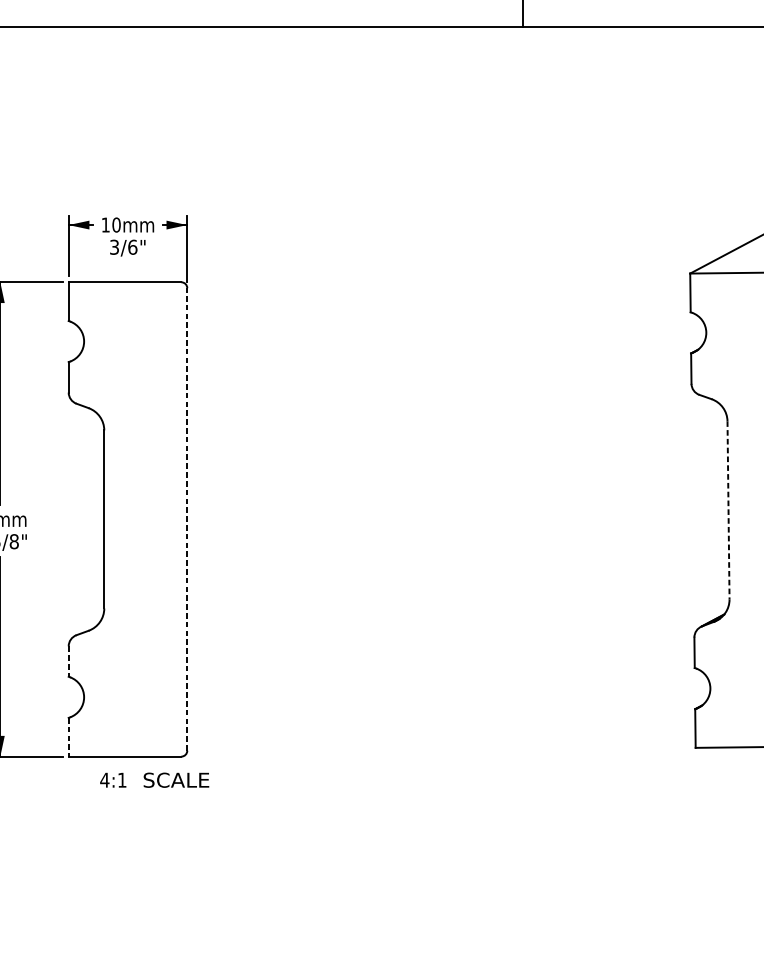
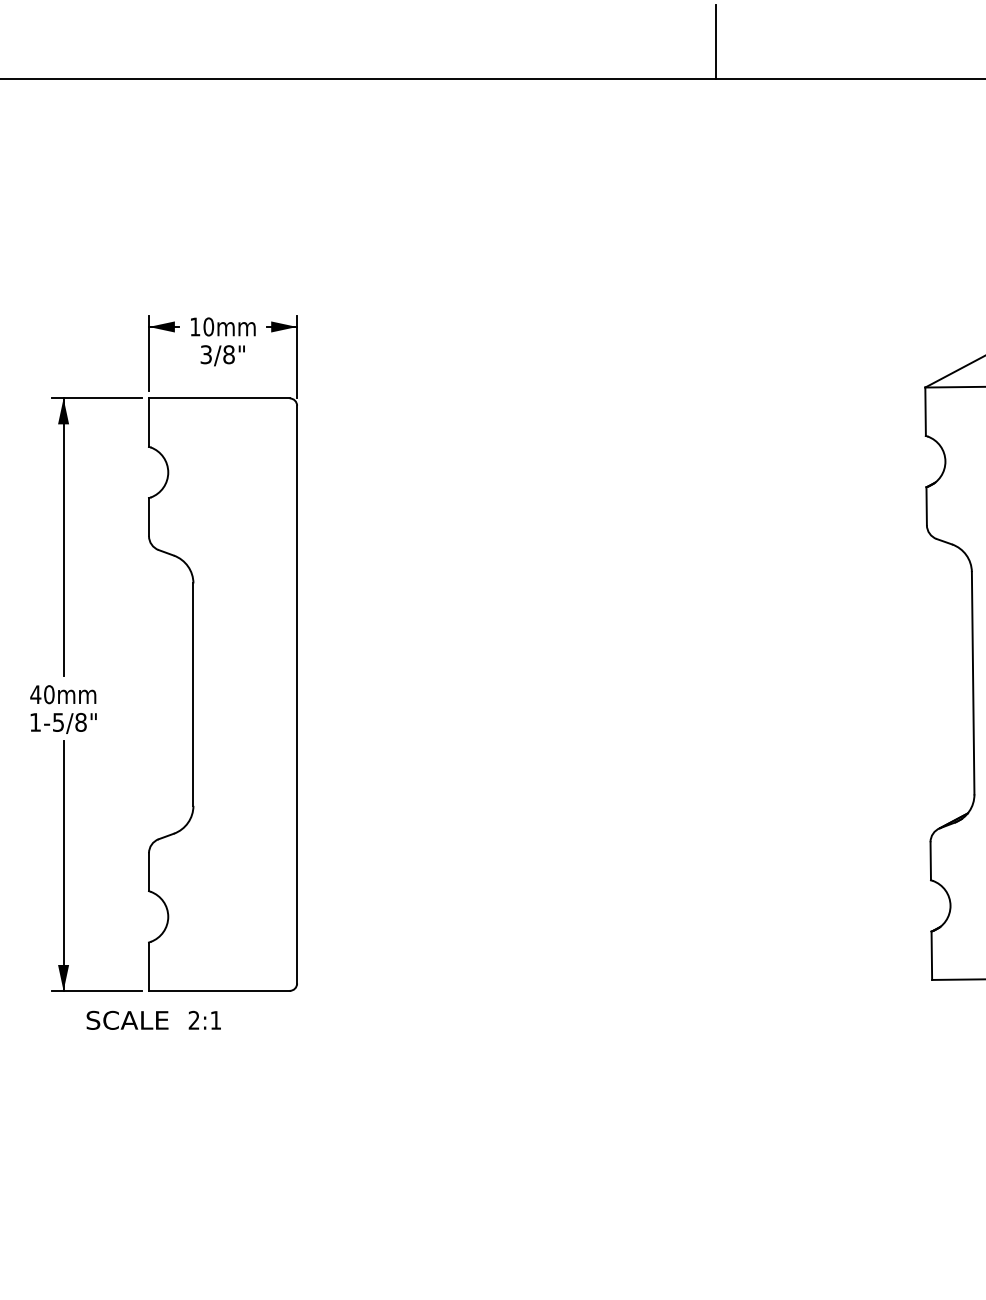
text: (132, 247) -> (228, 354), 3/6" -> 3/8"
line: (728, 510) -> (973, 683), dashed -> solid
line: (187, 519) -> (297, 694), dashed -> solid
line: (69, 661) -> (149, 872), dashed -> solid
line: (69, 737) -> (149, 967), dashed -> solid
text: (105, 779) -> (194, 1019), 4:1 -> 2:1
text: (176, 779) -> (127, 1019), moved

